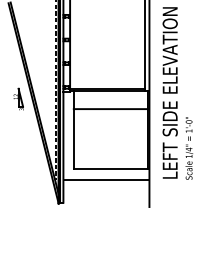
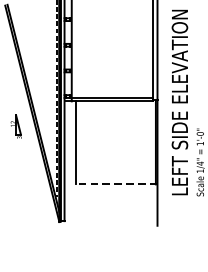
part: (18, 98) -> (15, 125), moved
line: (110, 109) -> (115, 120), removed
line: (111, 168) -> (116, 184), solid -> dashed
line: (106, 180) -> (111, 197), removed

